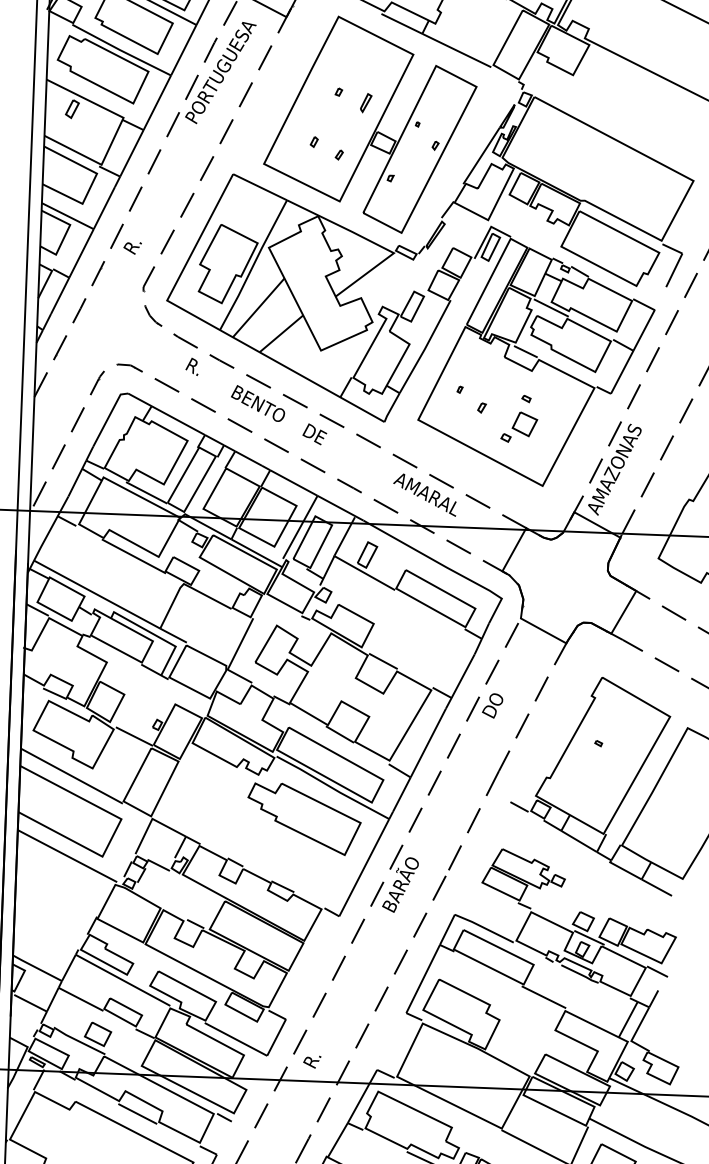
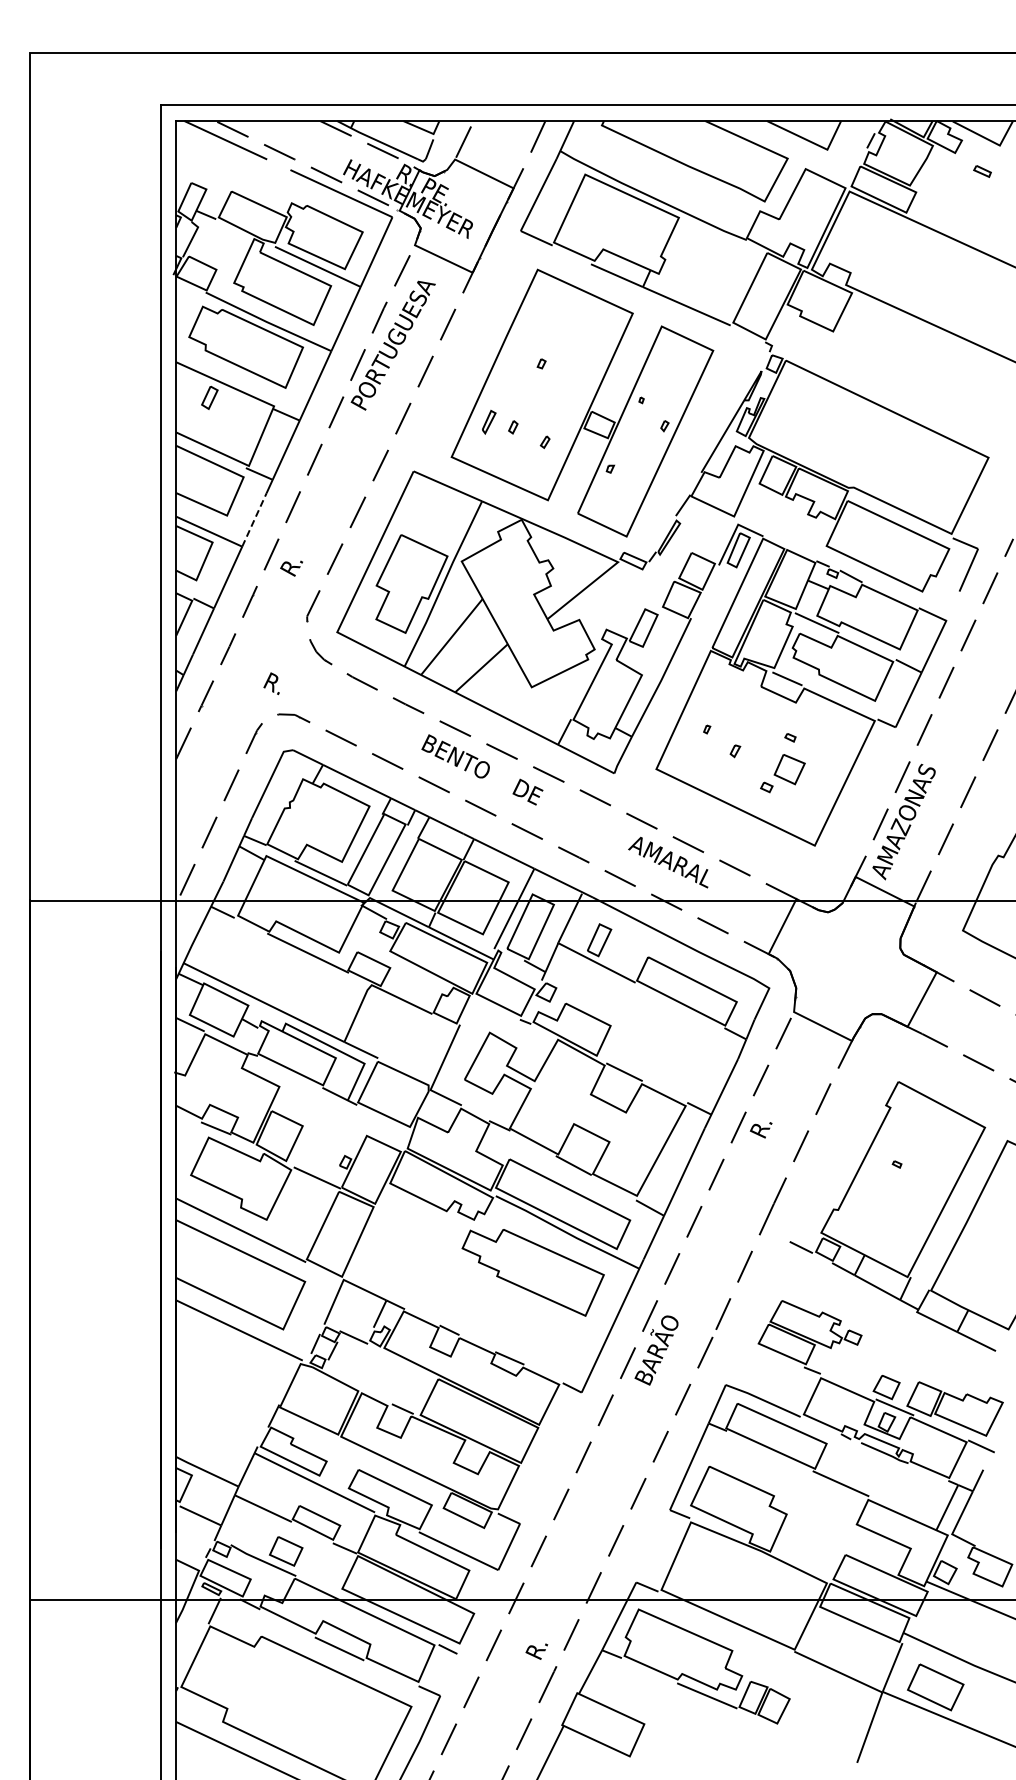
part: (366, 102) -> (489, 421), moved
line: (104, 207) -> (254, 519), solid -> dashed
text: (192, 366) -> (271, 683), moved
text: (493, 705) -> (764, 1121), DO -> R.
text: (311, 1061) -> (536, 1651), moved

